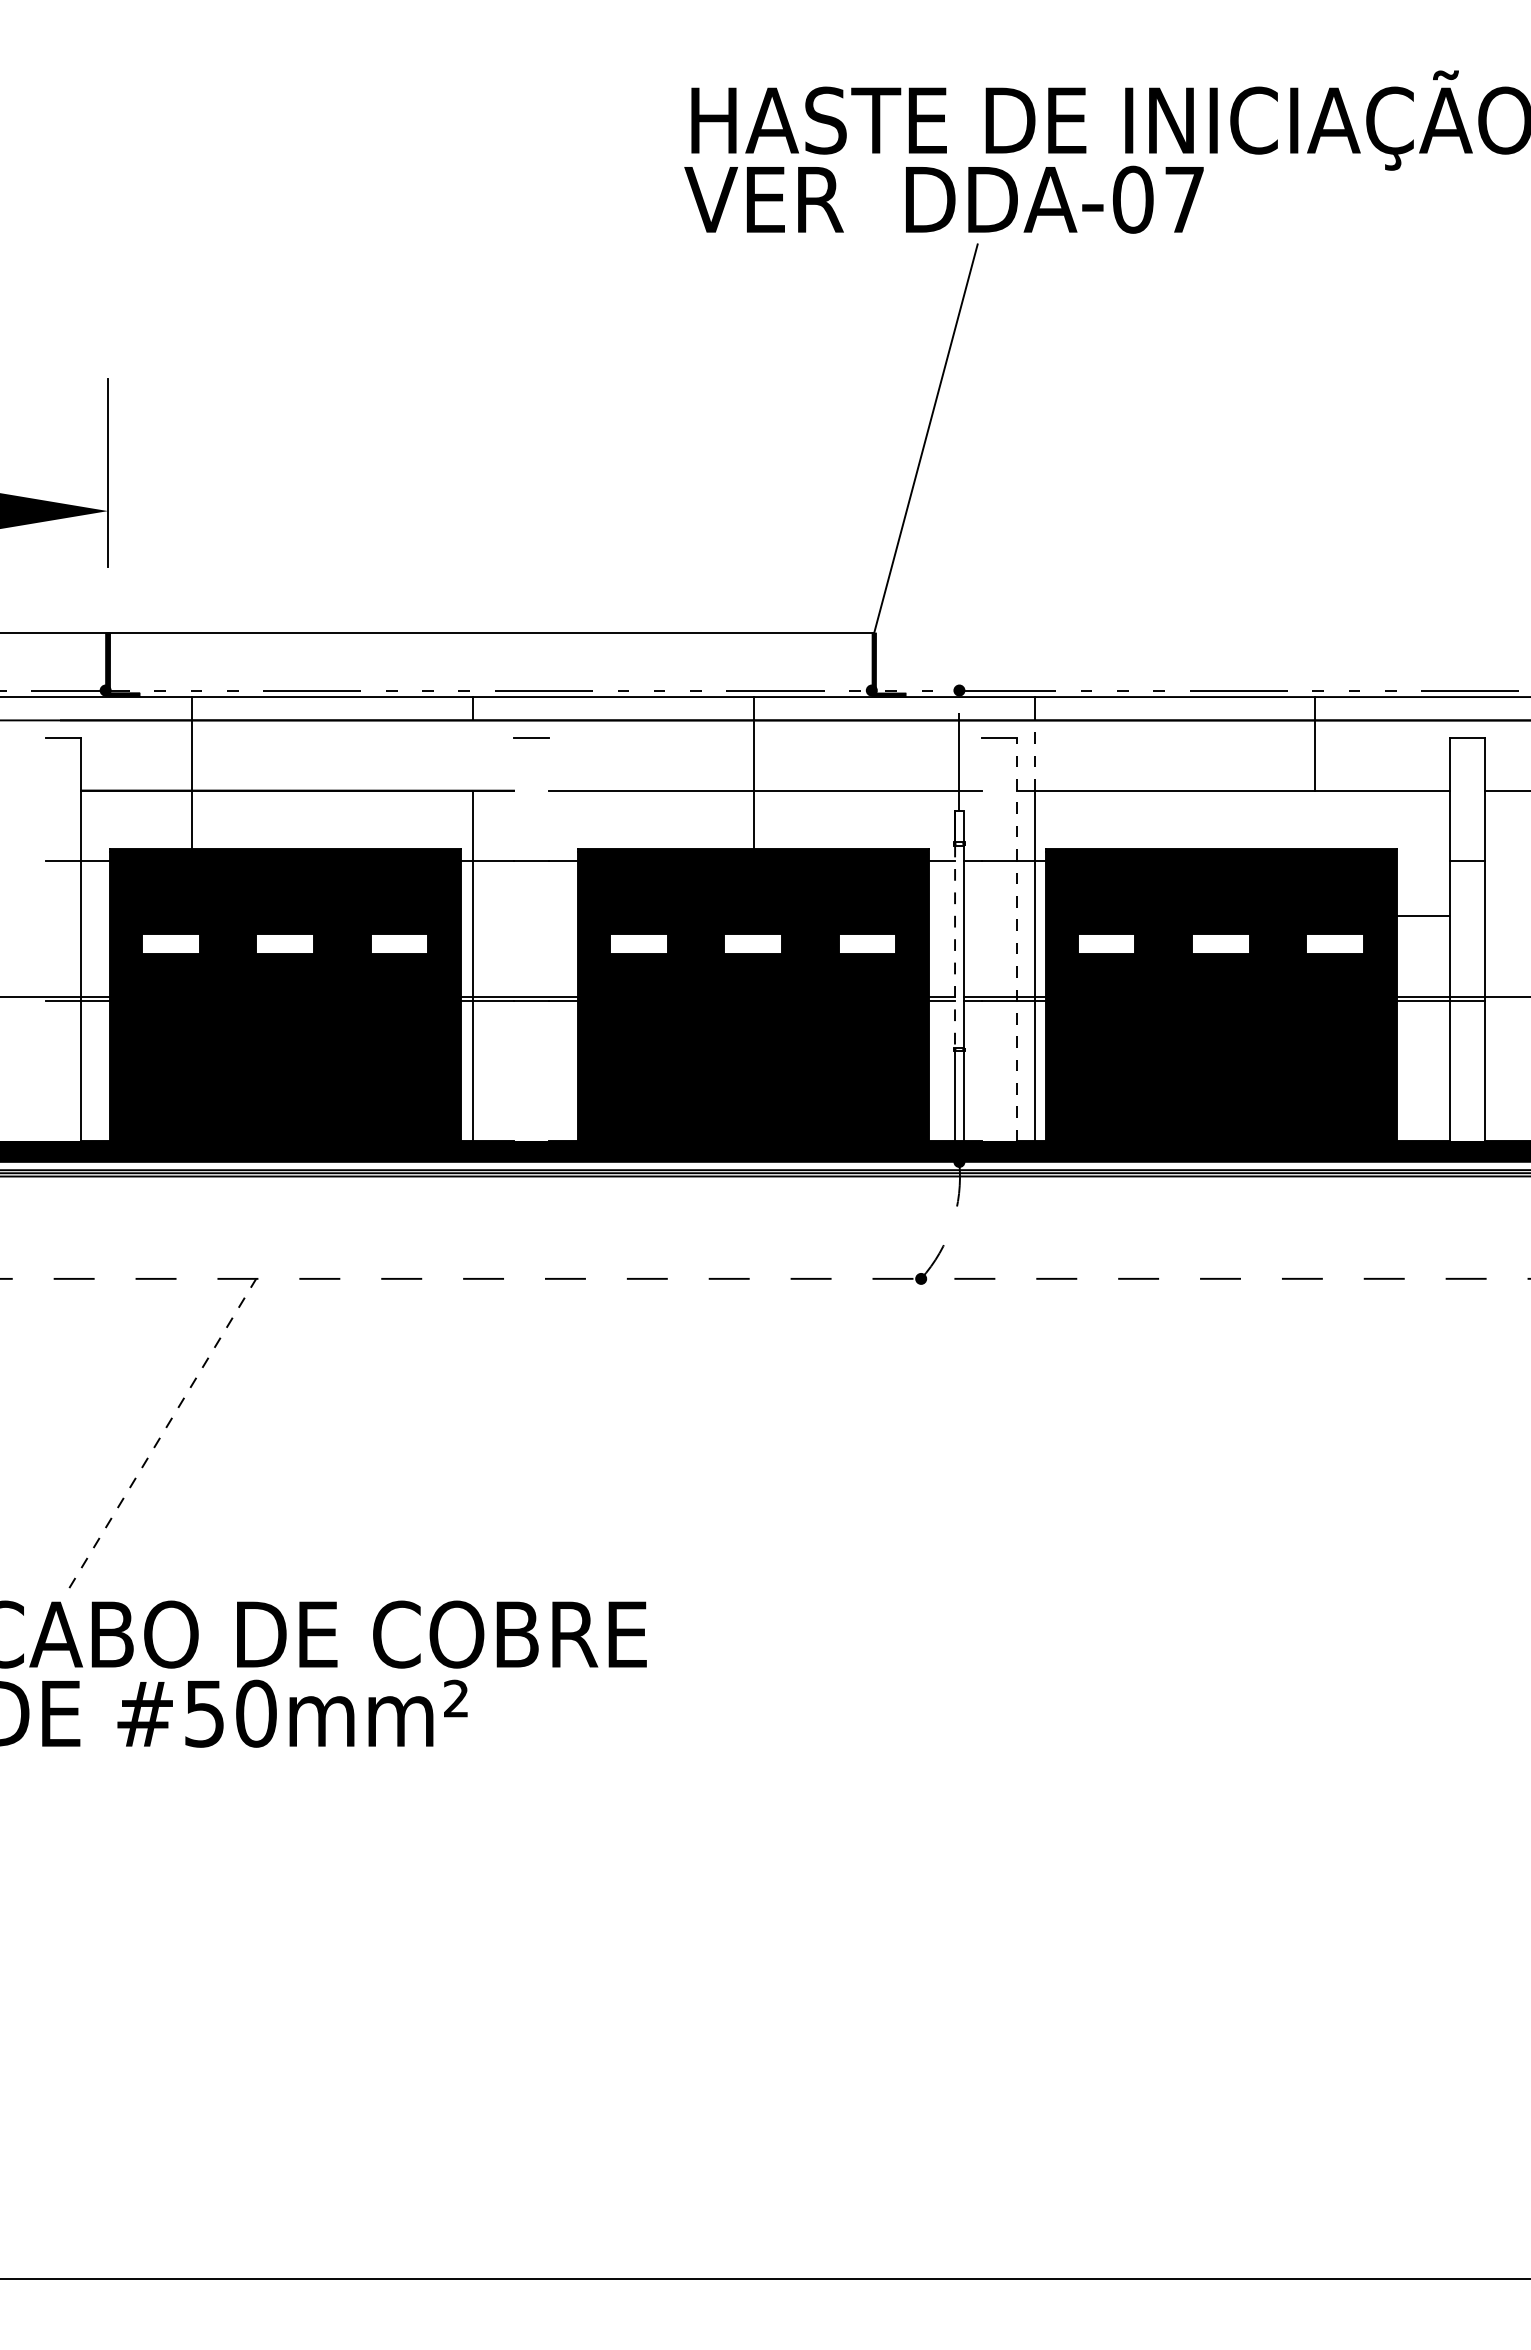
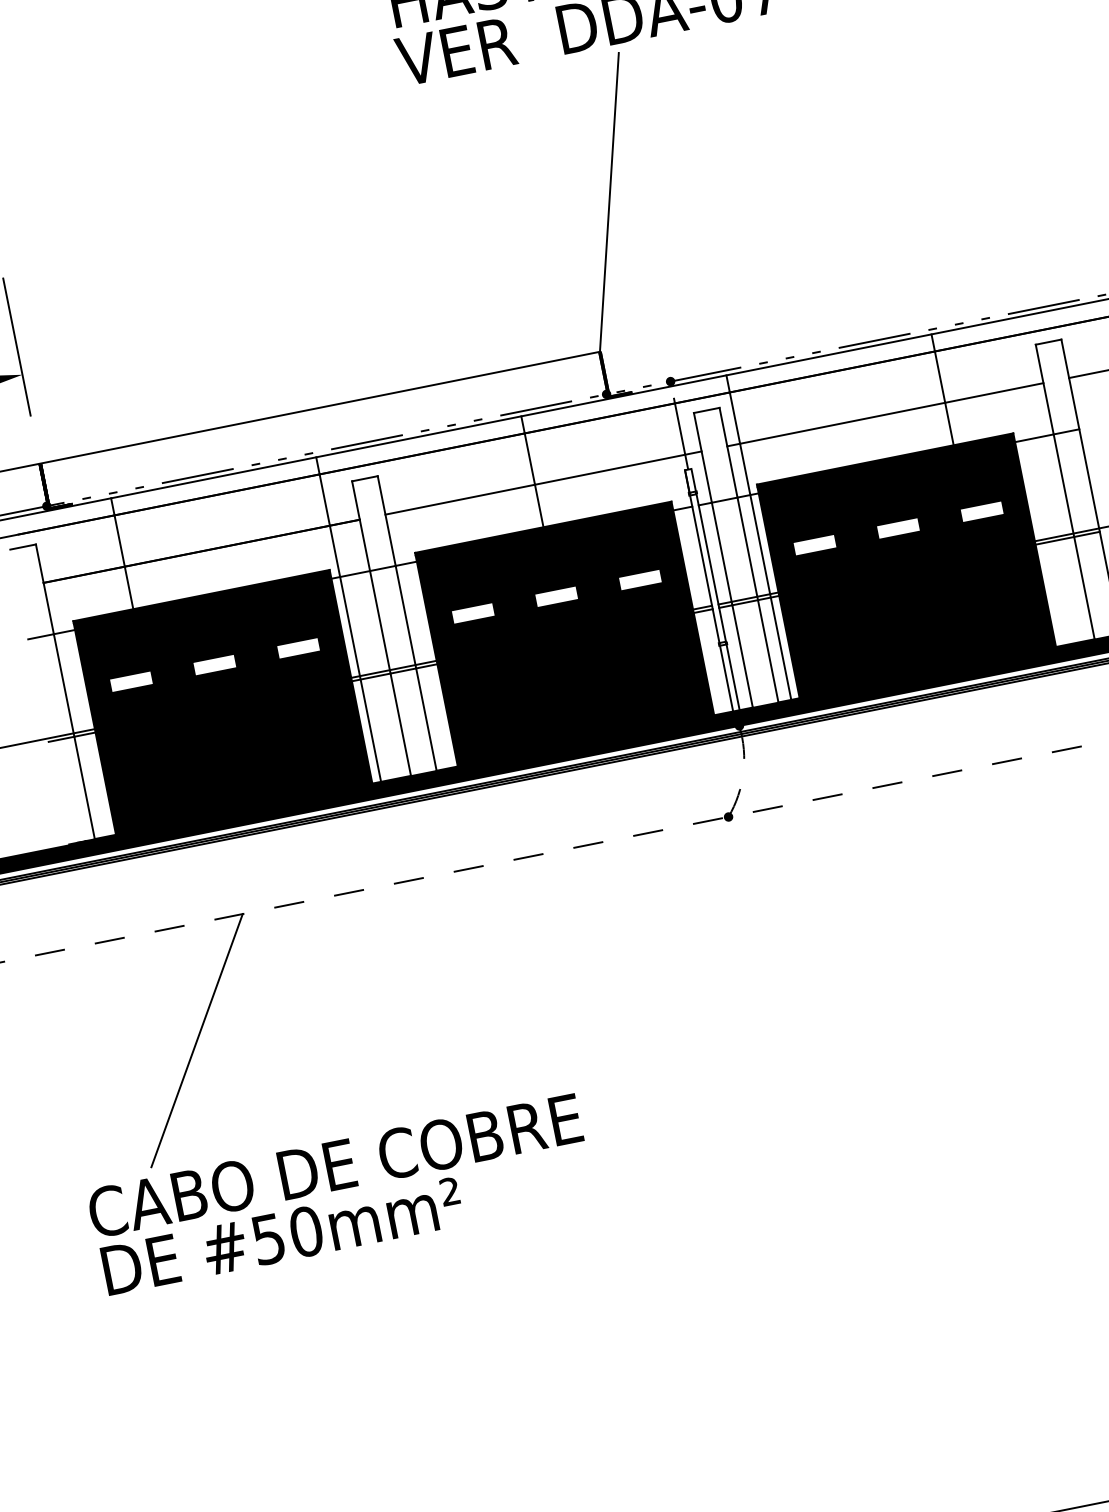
line: (473, 755) -> (325, 499), added
line: (1034, 755) -> (734, 418), dashed -> solid
line: (1315, 819) -> (949, 423), added
line: (1422, 915) -> (1033, 438), moved
line: (514, 939) -> (381, 628), added
line: (549, 939) -> (407, 623), added
line: (981, 939) -> (723, 560), added
line: (1016, 939) -> (748, 555), dashed -> solid
line: (955, 946) -> (705, 569), dashed -> solid
line: (162, 1433) -> (196, 1040), dashed -> solid

